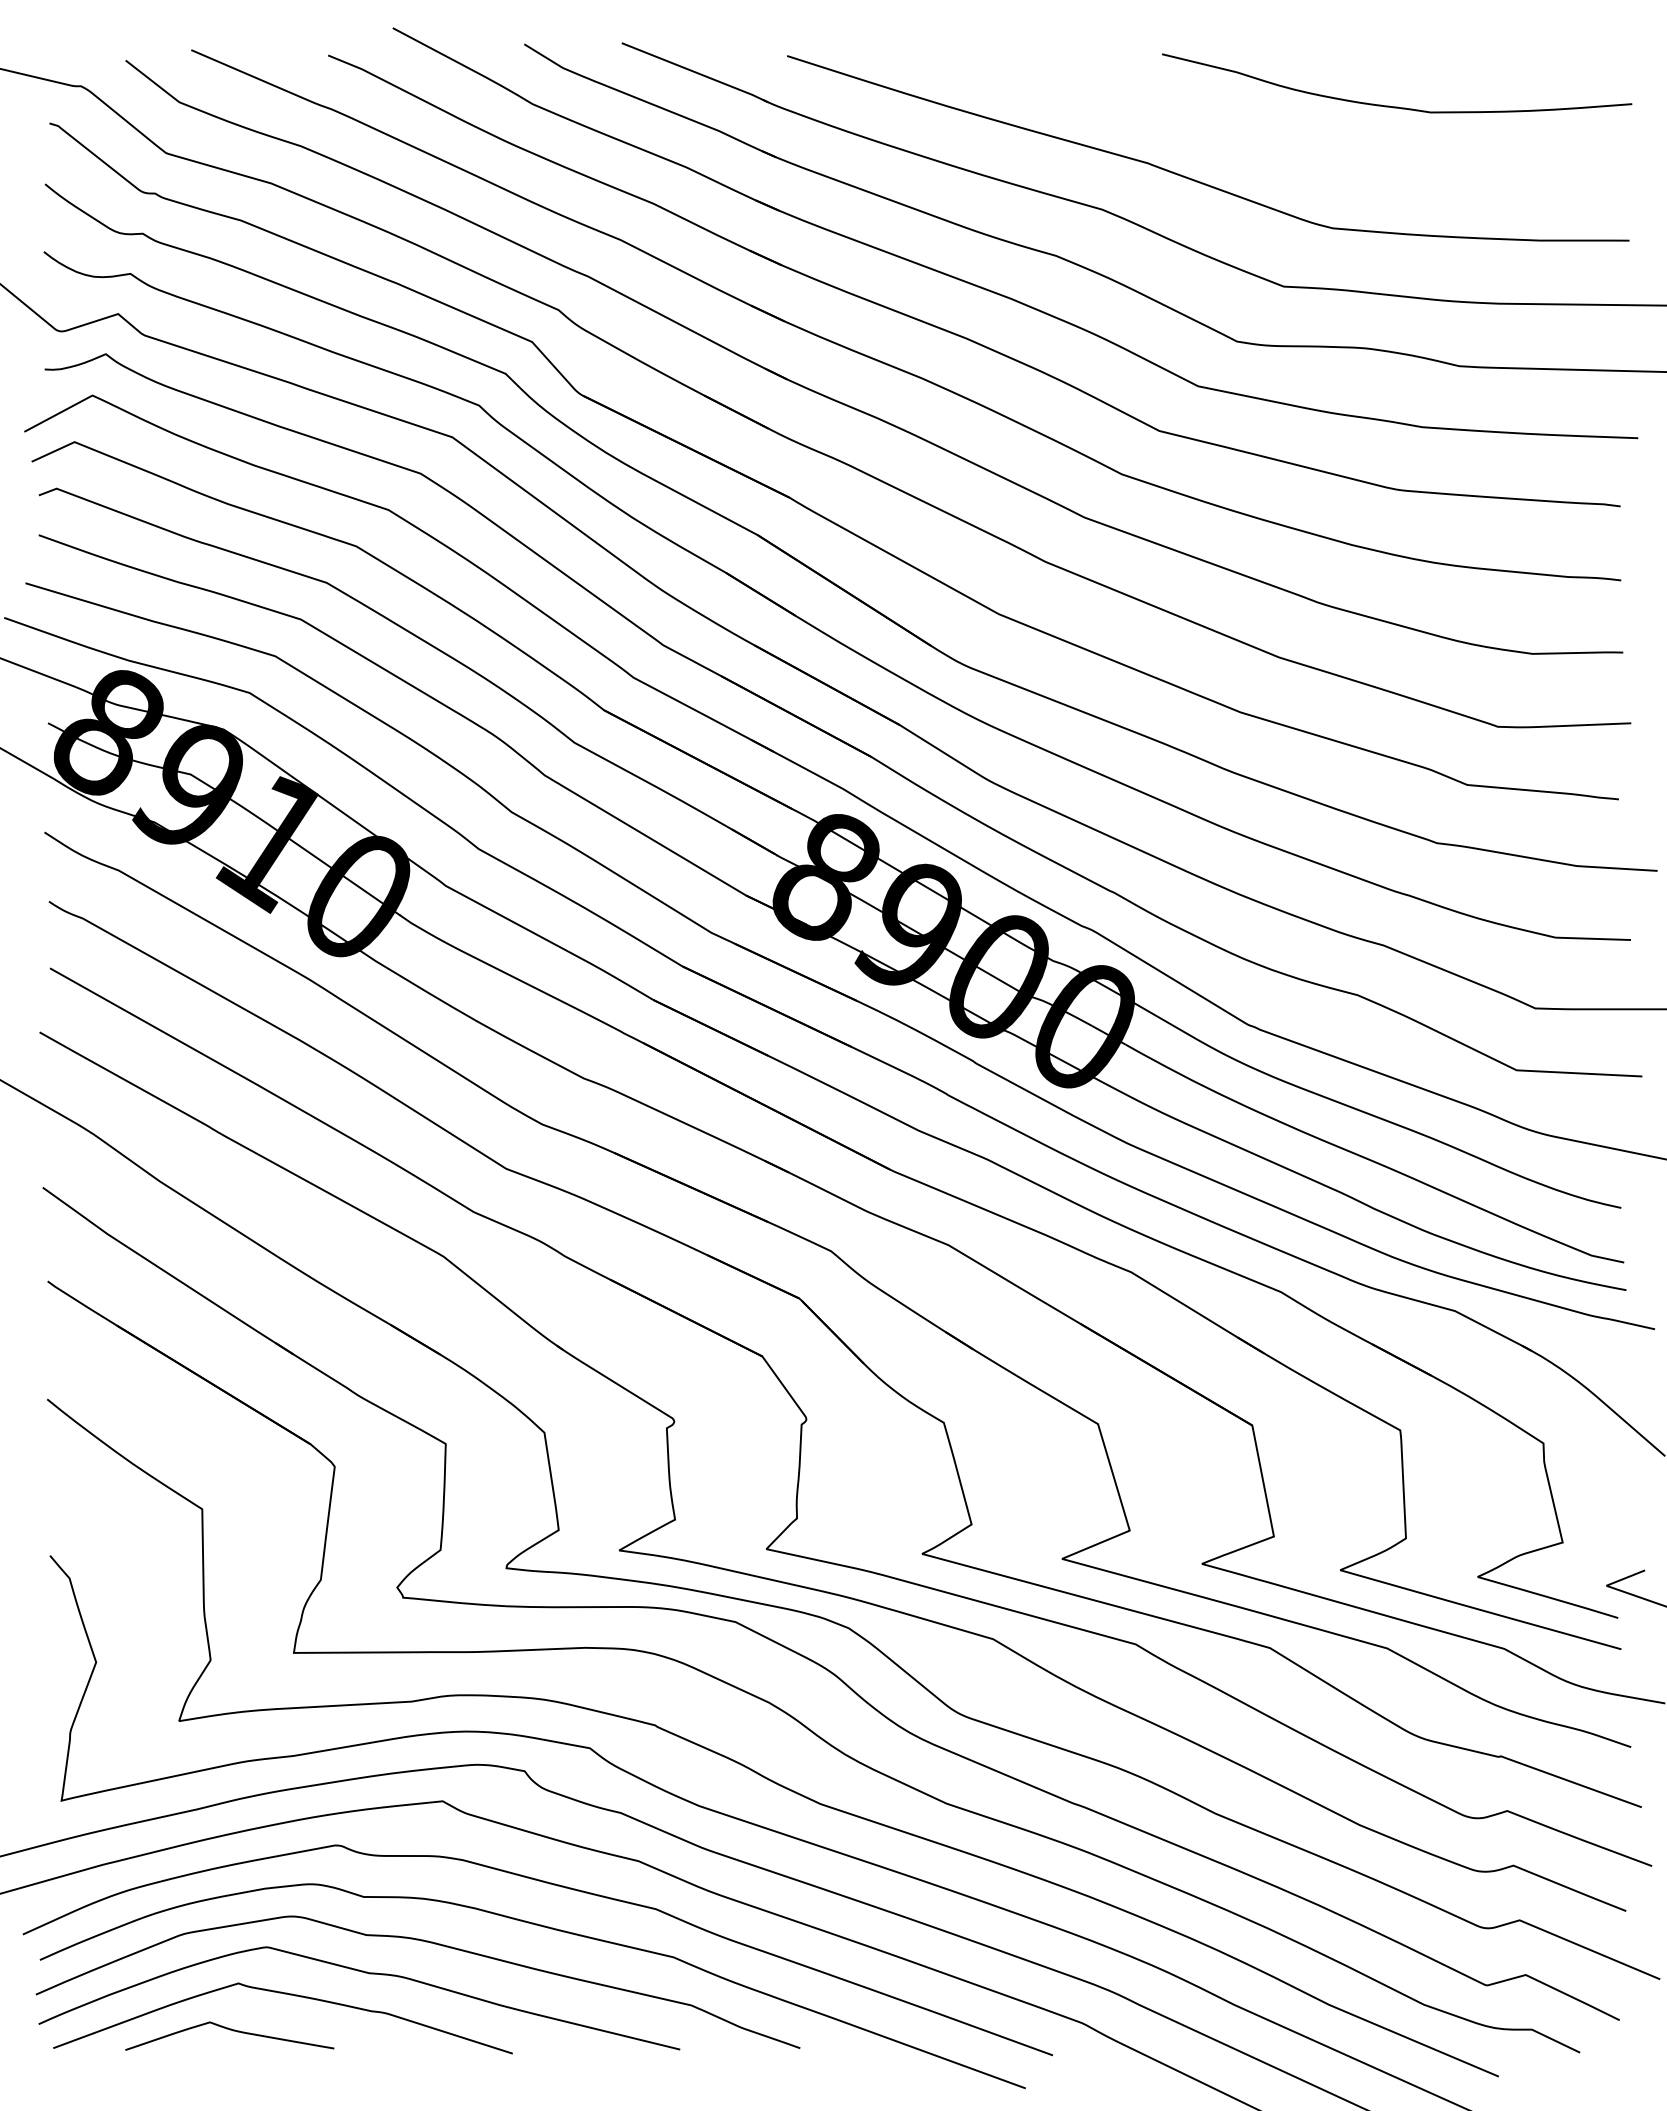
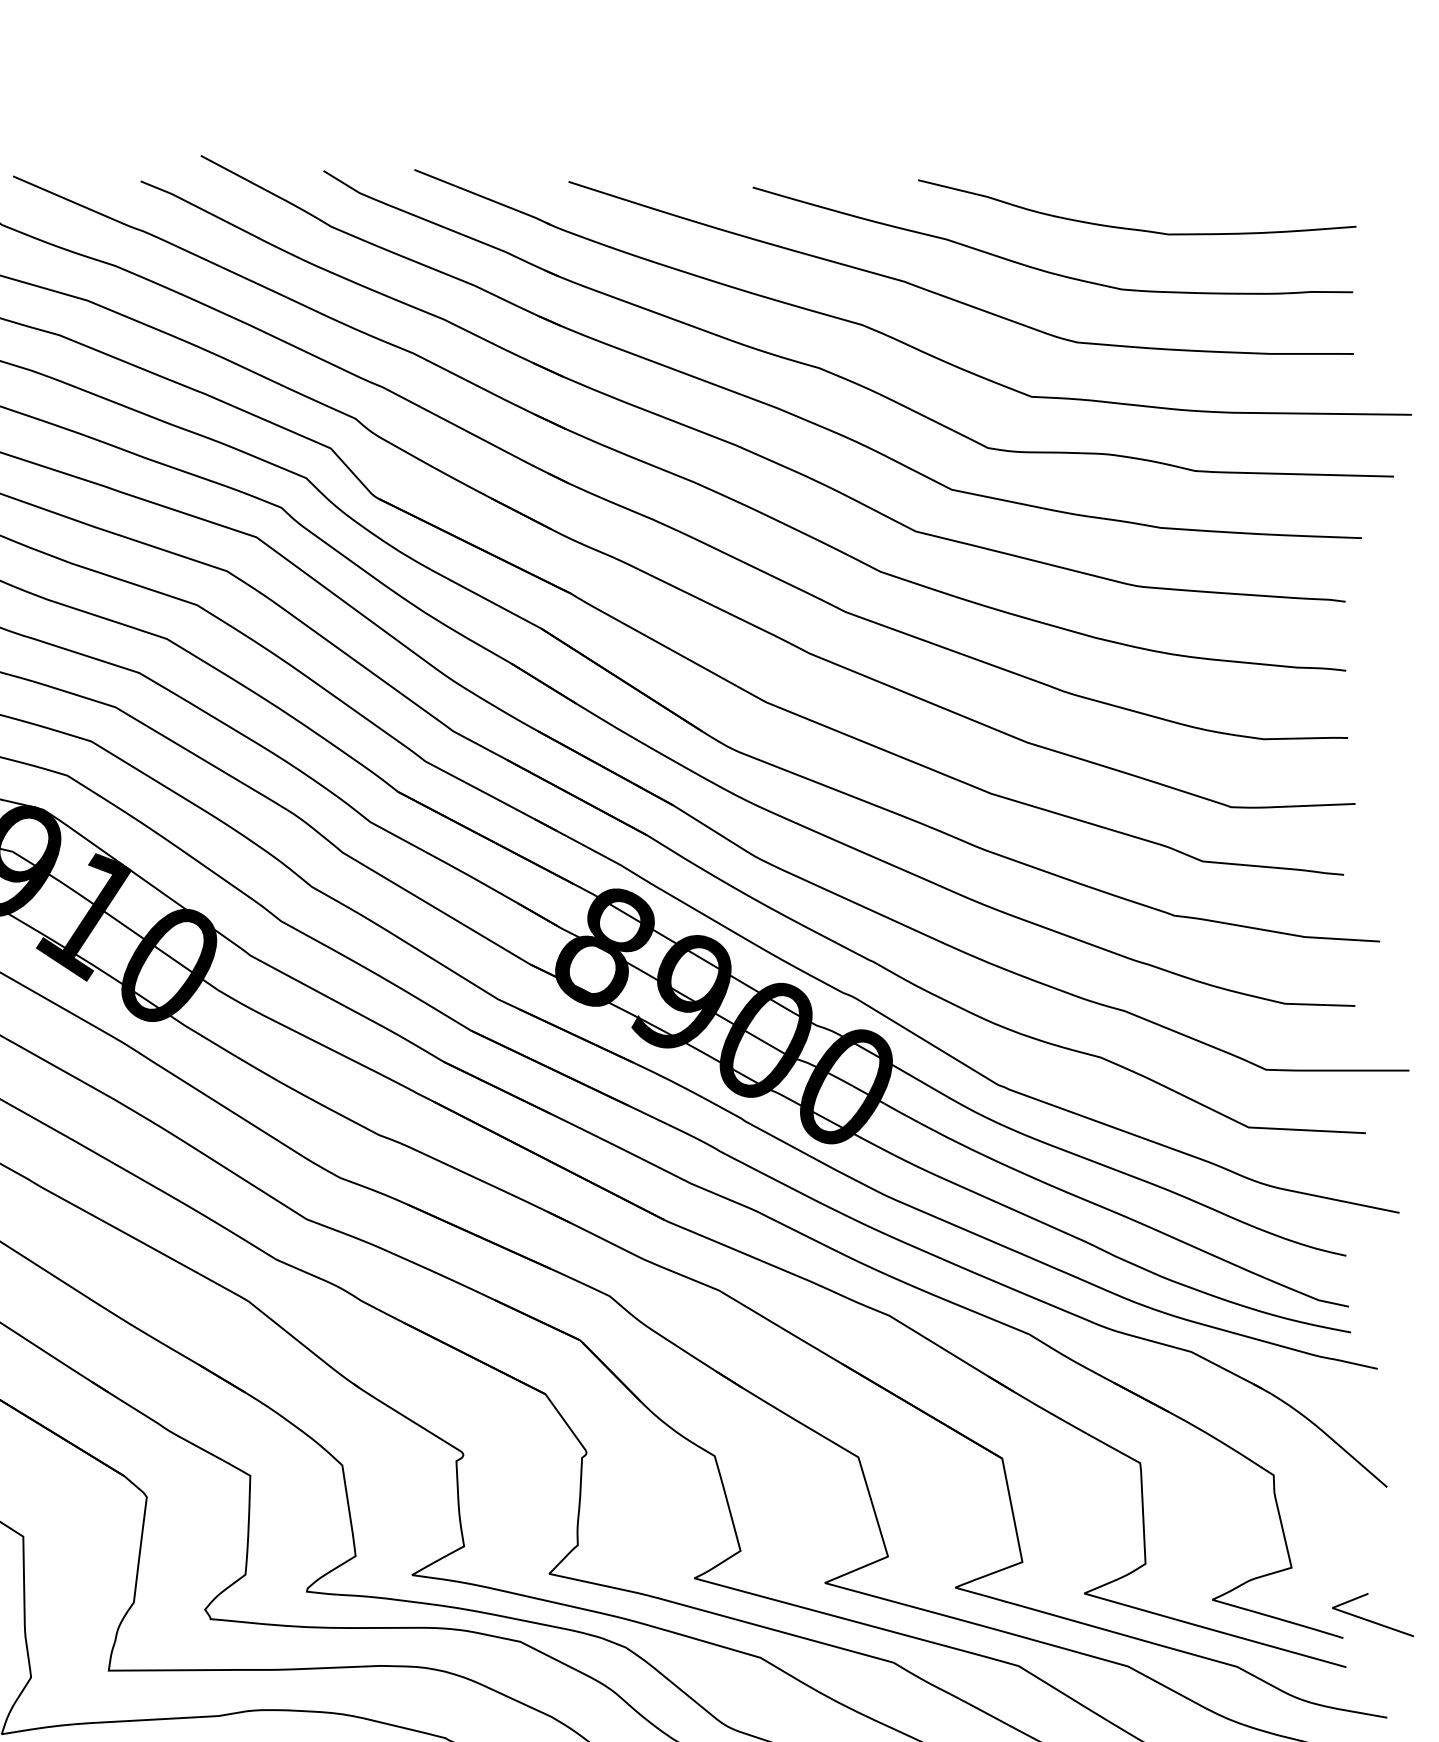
curve: (1297, 150) -> (1044, 269), added

